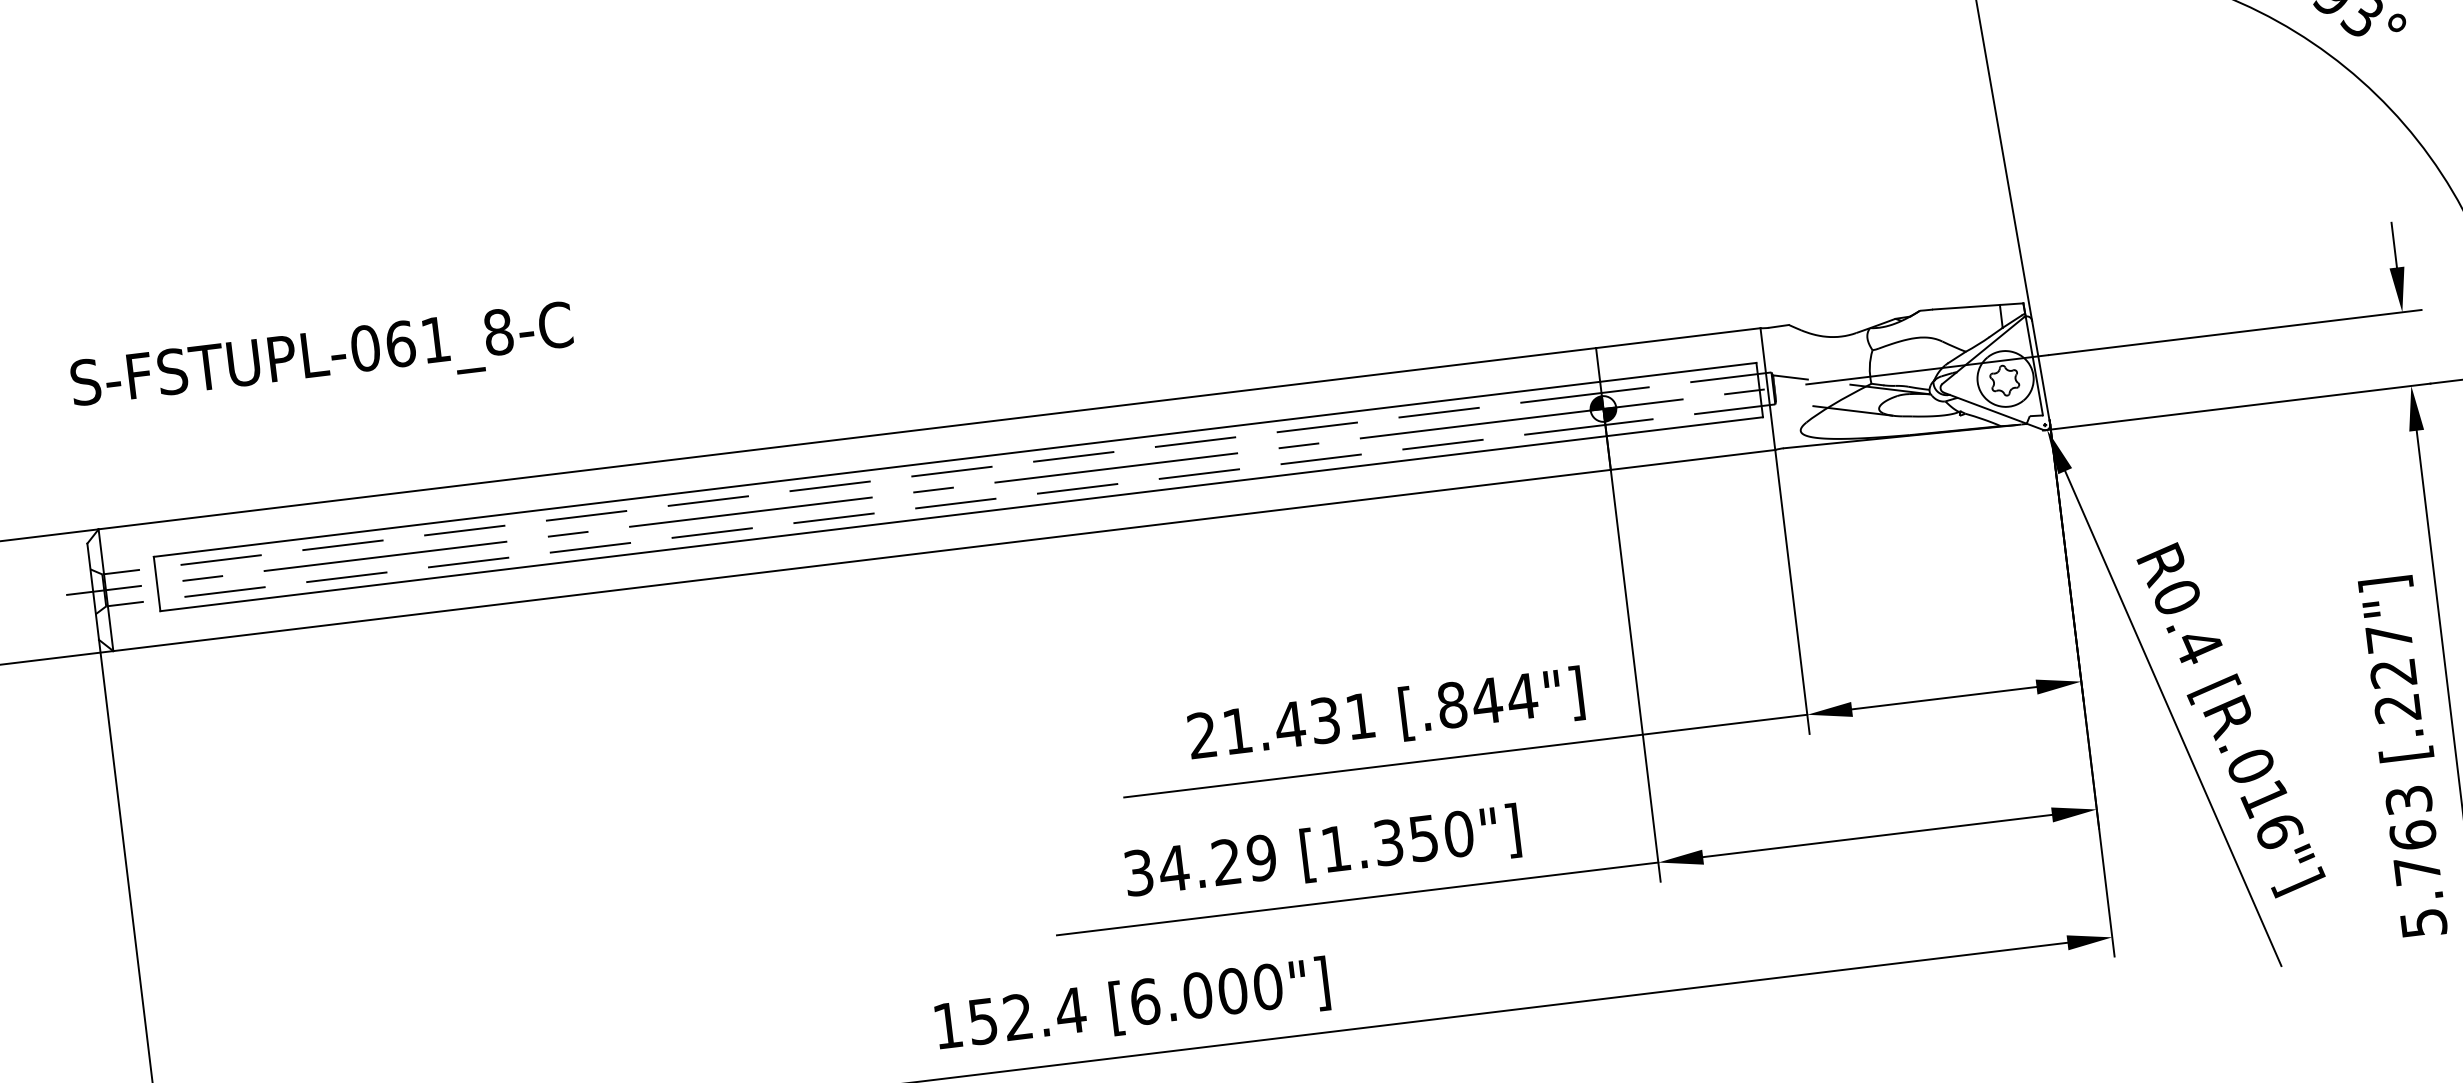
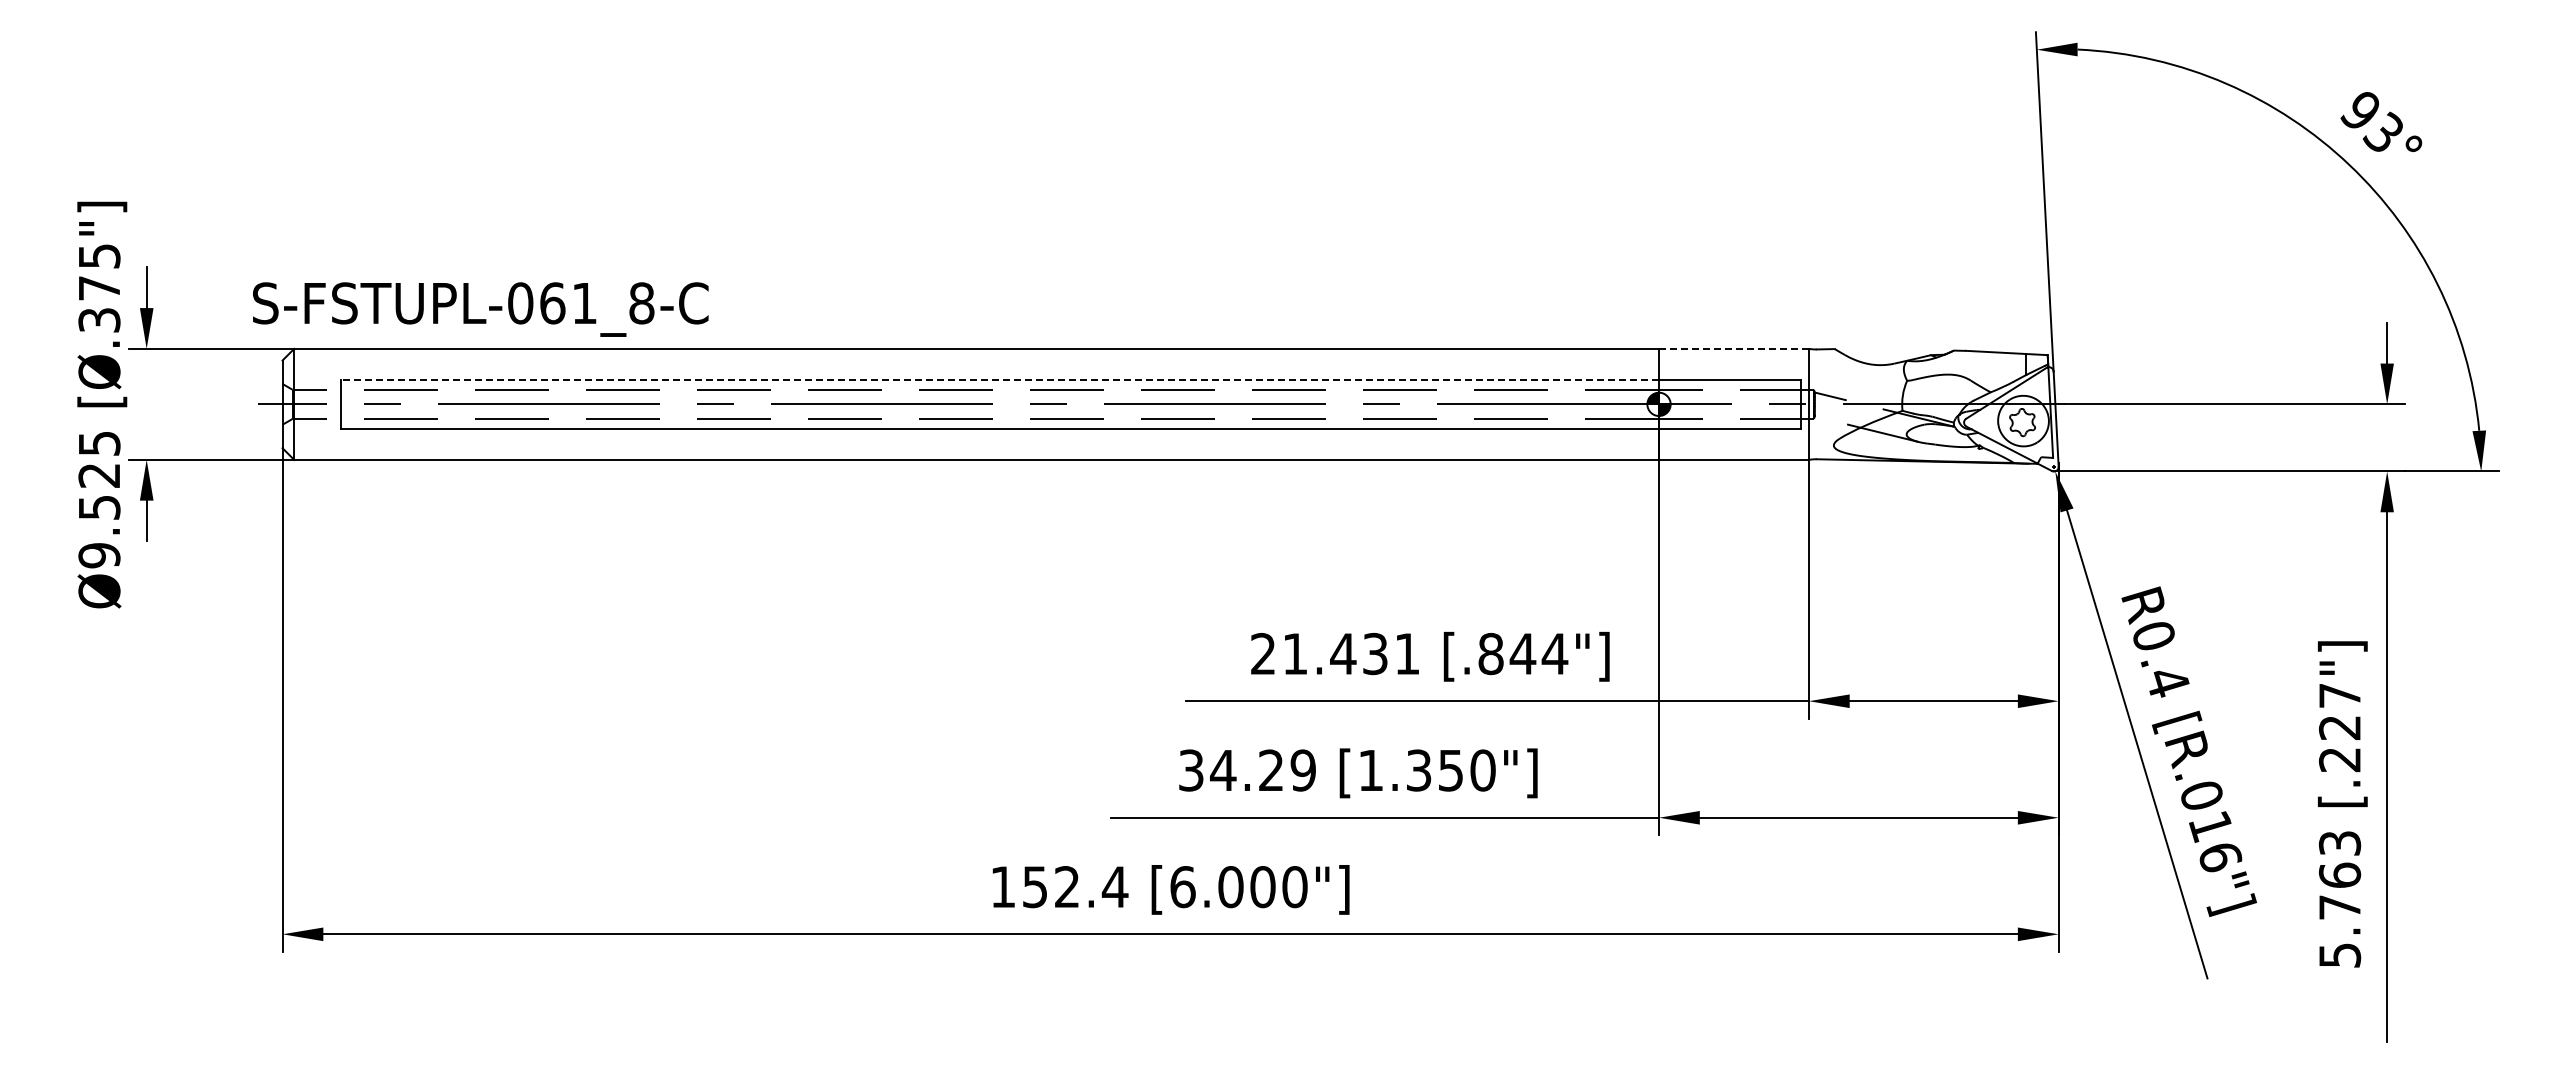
line: (1677, 337) -> (1733, 348), solid -> dashed
text: (322, 360) -> (480, 309), moved
line: (876, 469) -> (999, 379), solid -> dashed

